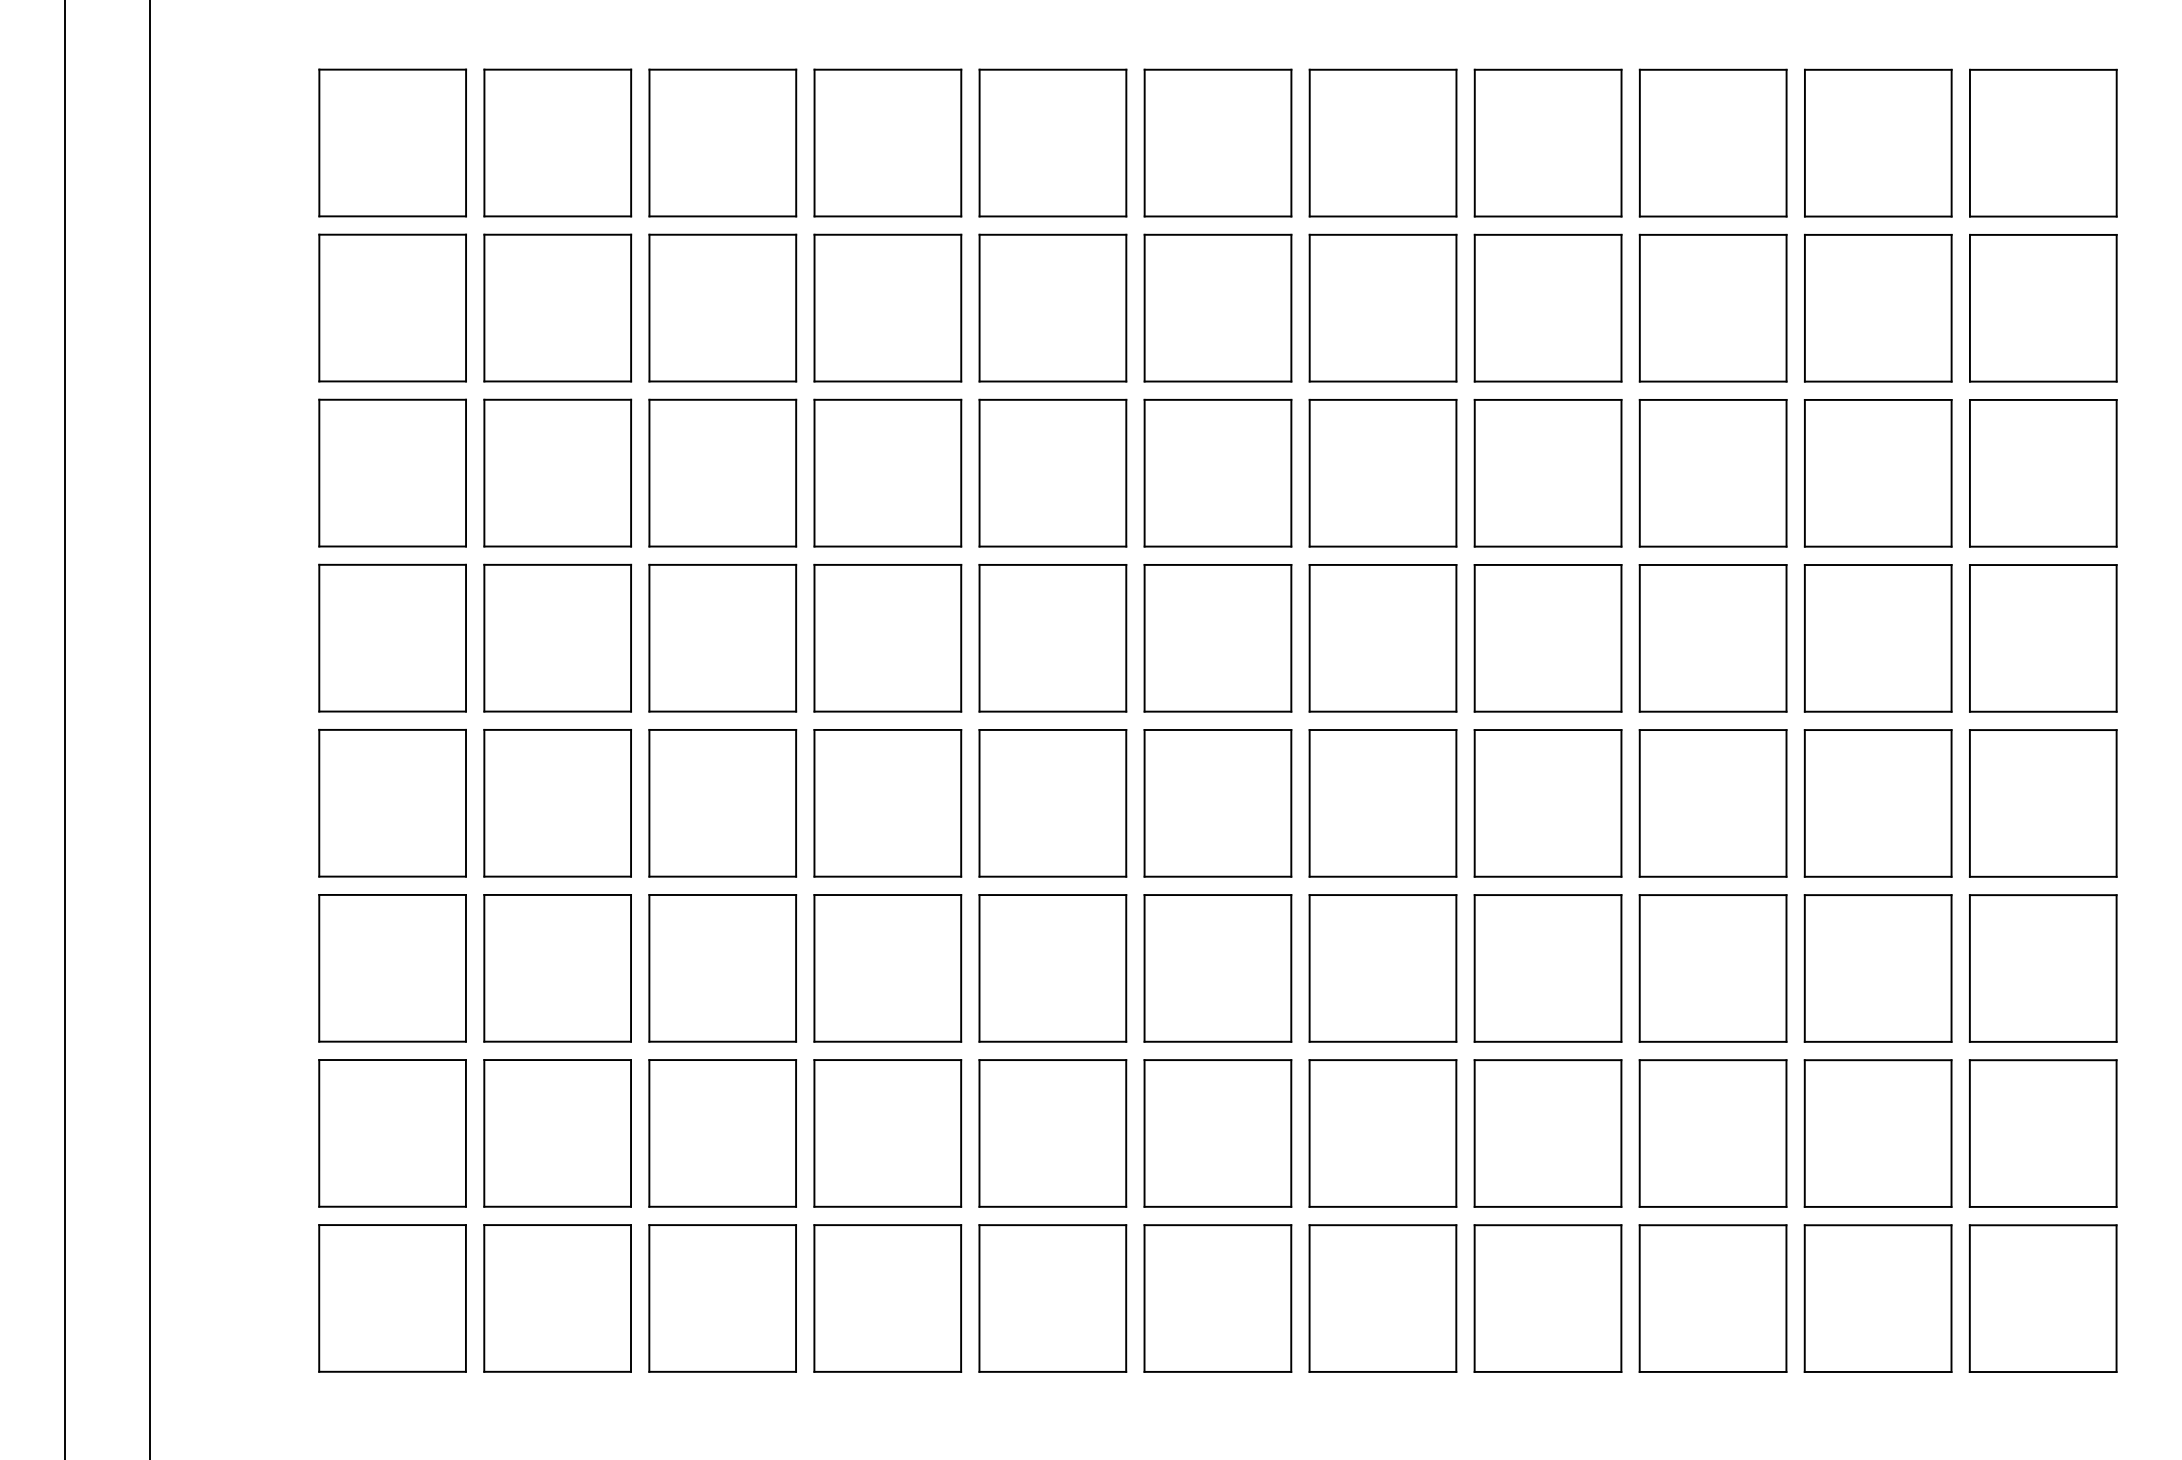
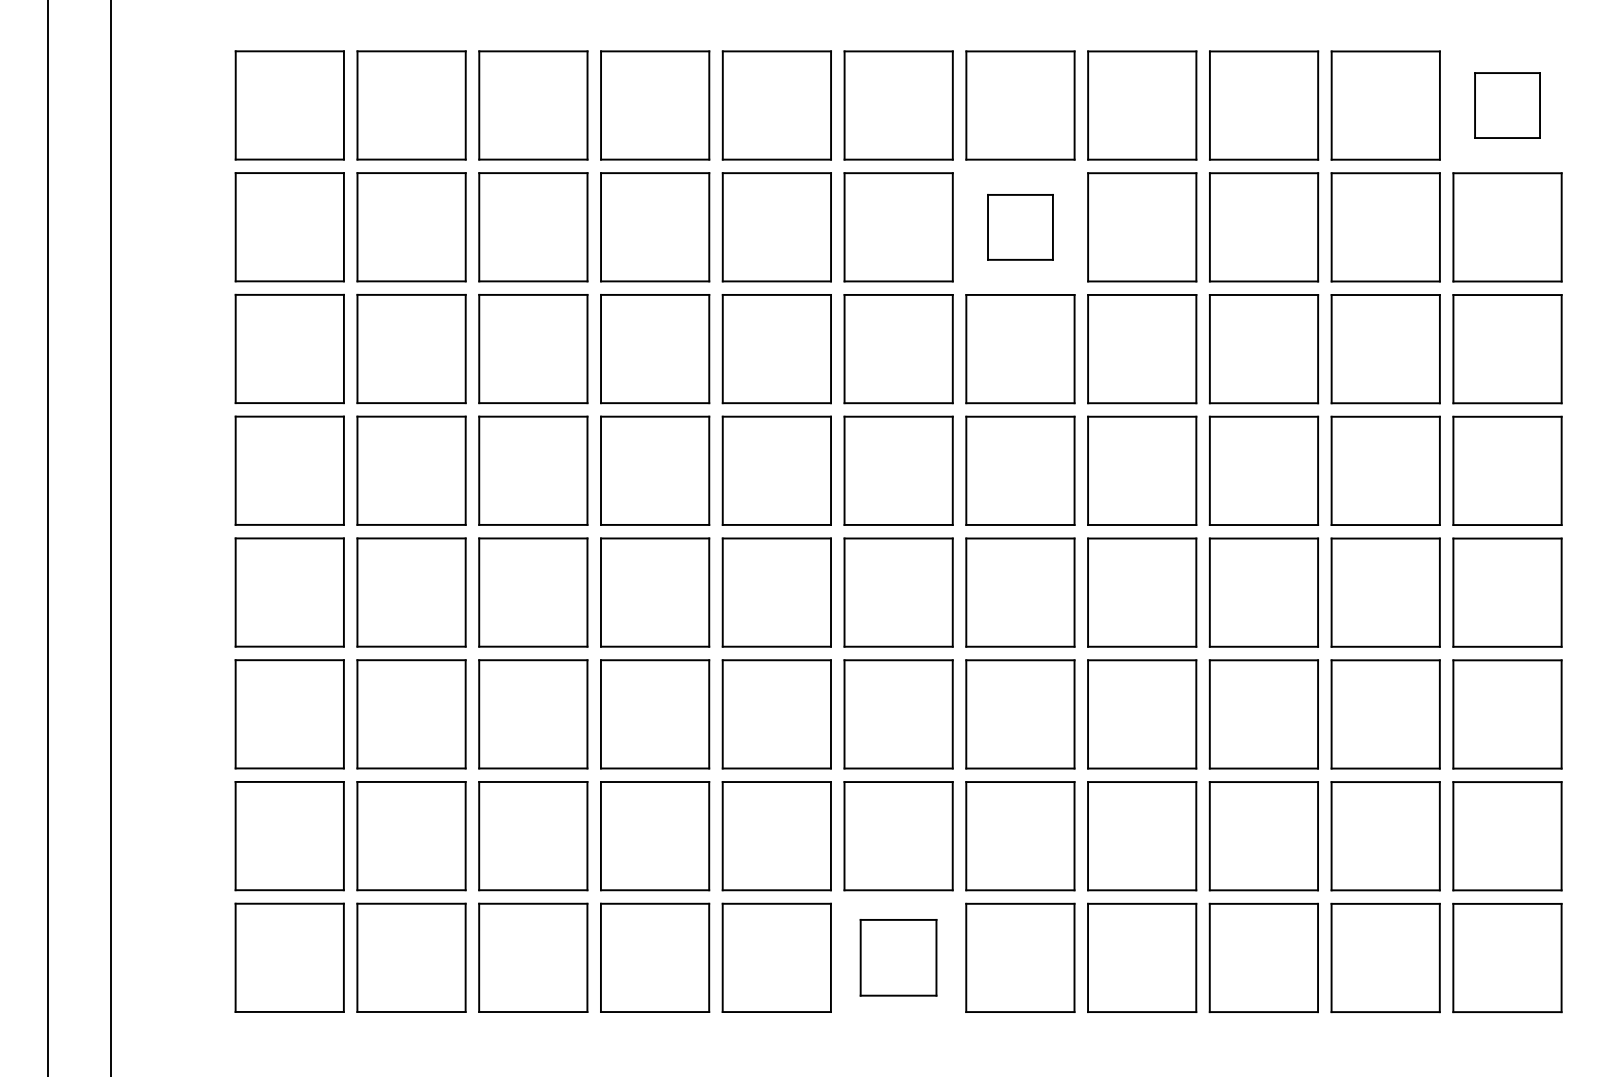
part: (2043, 143) -> (1507, 105), size x0.6
part: (1383, 308) -> (1020, 227), size x0.6
part: (1217, 1297) -> (898, 957), size x0.7

